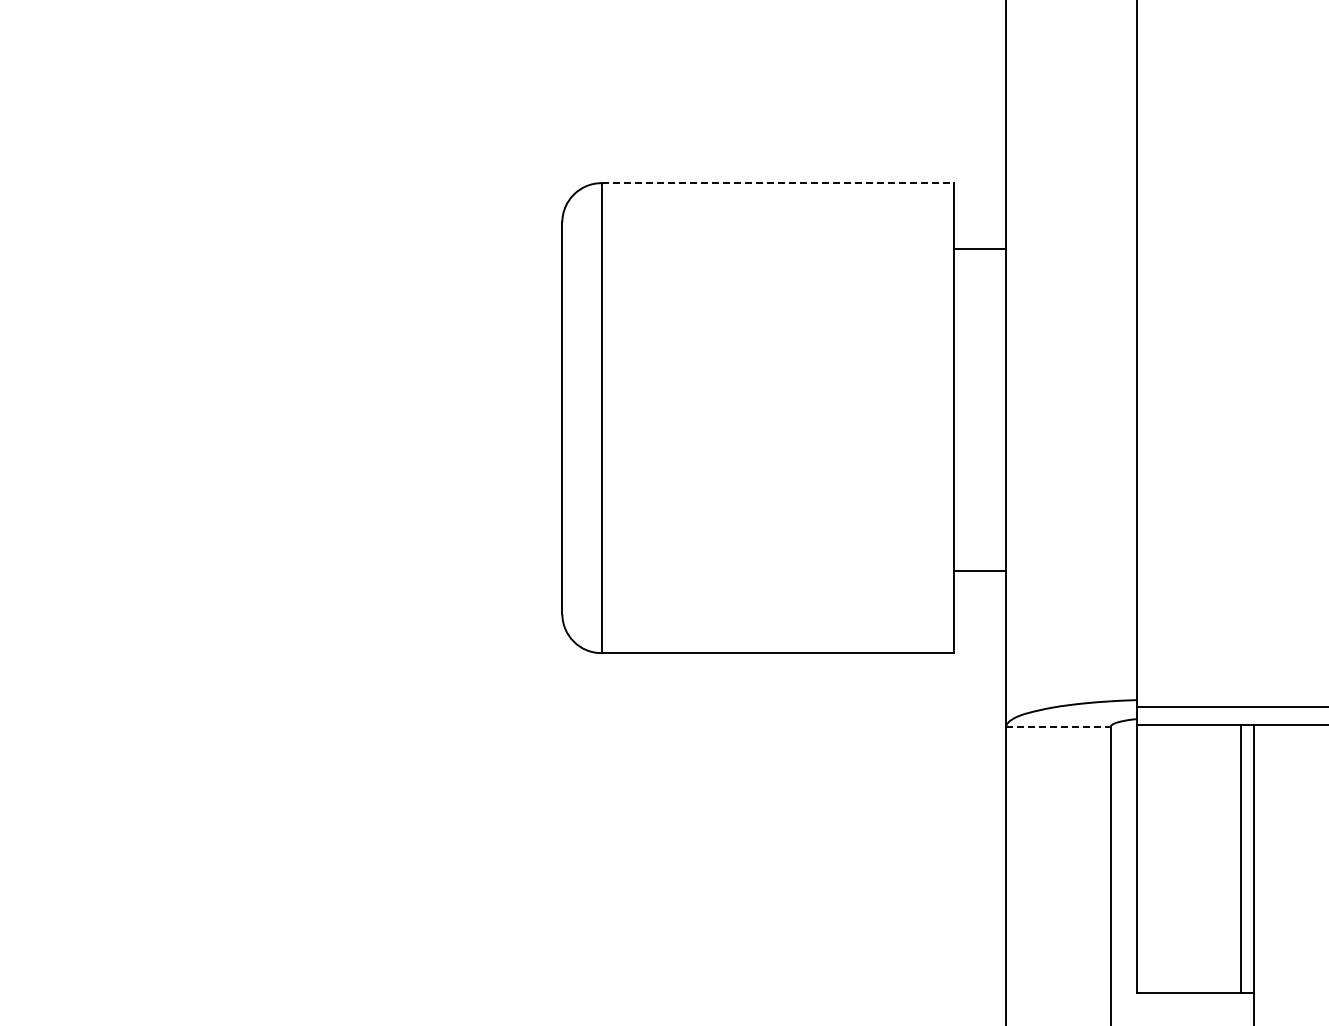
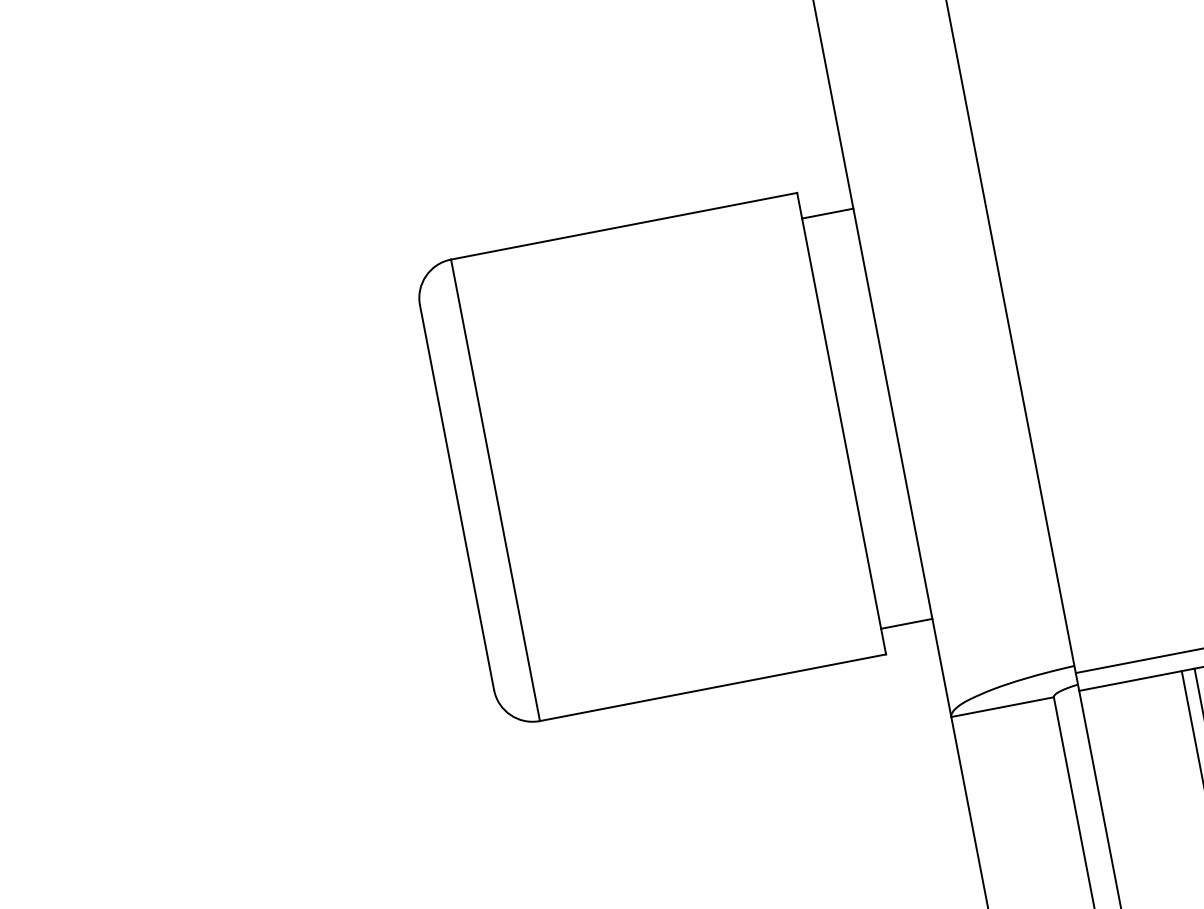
line: (778, 183) -> (624, 226), dashed -> solid
line: (979, 249) -> (827, 213), moved
line: (979, 571) -> (906, 624), moved
line: (1058, 726) -> (1002, 706), dashed -> solid

